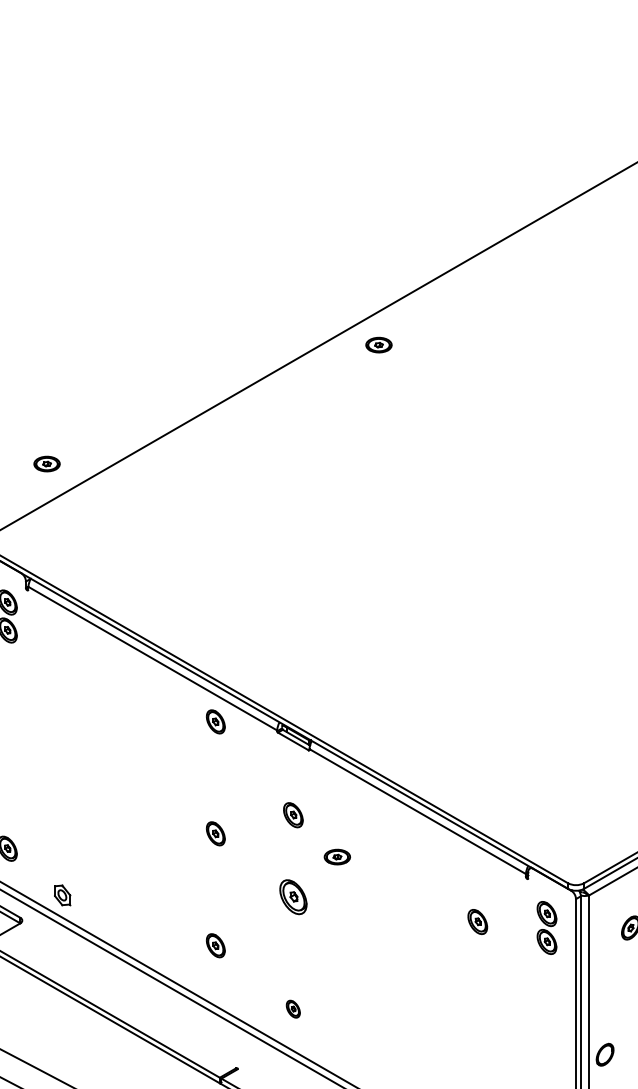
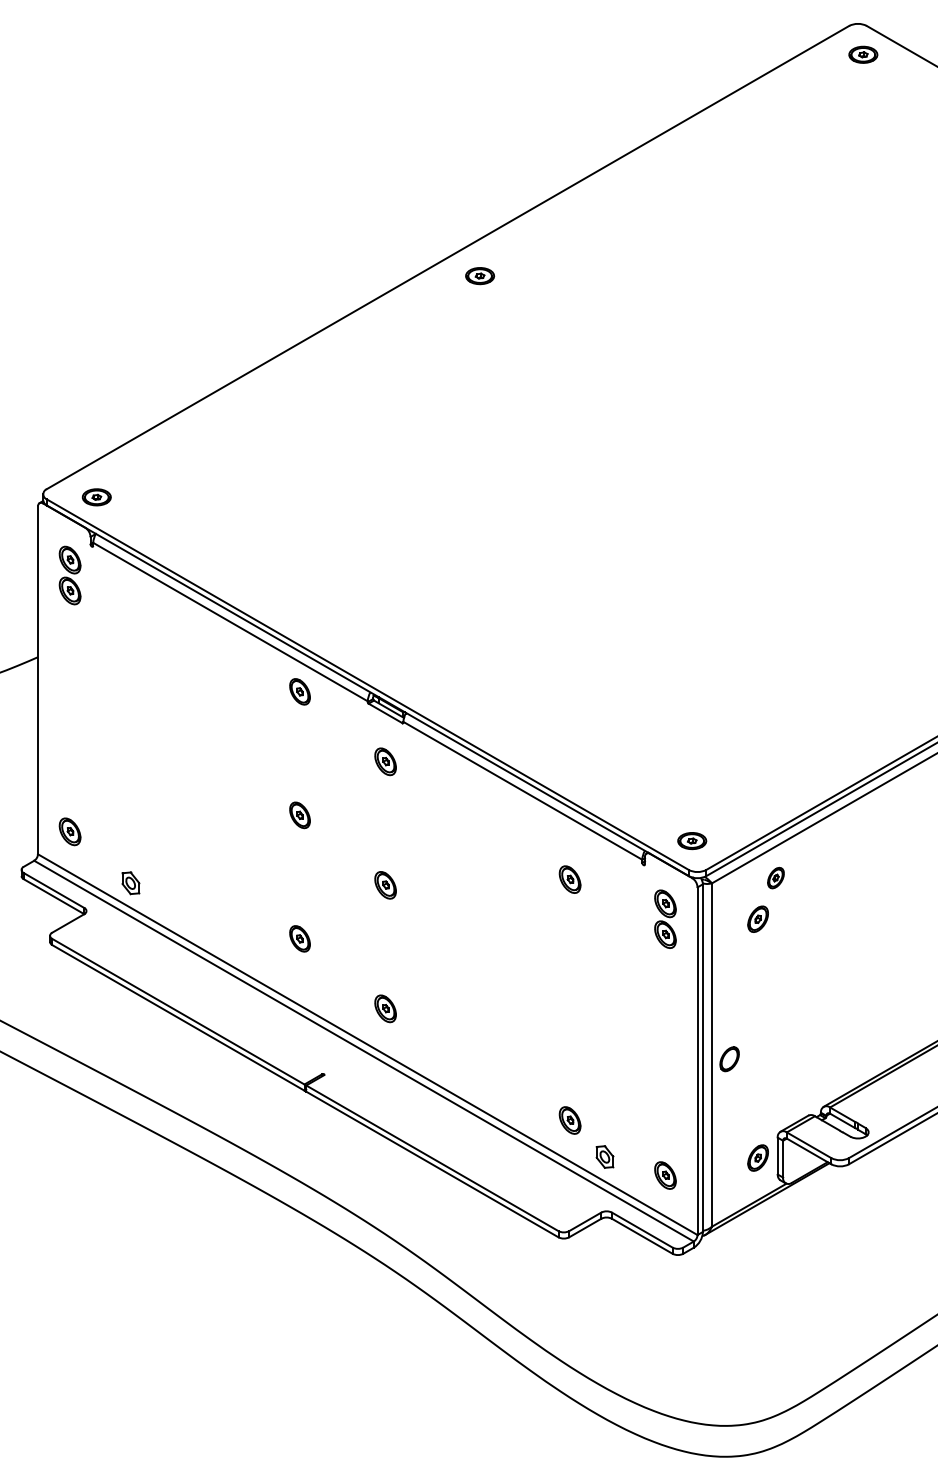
part: (46, 464) -> (96, 497), moved
part: (293, 814) -> (385, 761), moved
part: (337, 857) -> (692, 841), moved
part: (293, 897) -> (385, 885), size x0.71
part: (477, 921) -> (569, 879), moved
part: (293, 1008) -> (385, 1008), size x1.43

